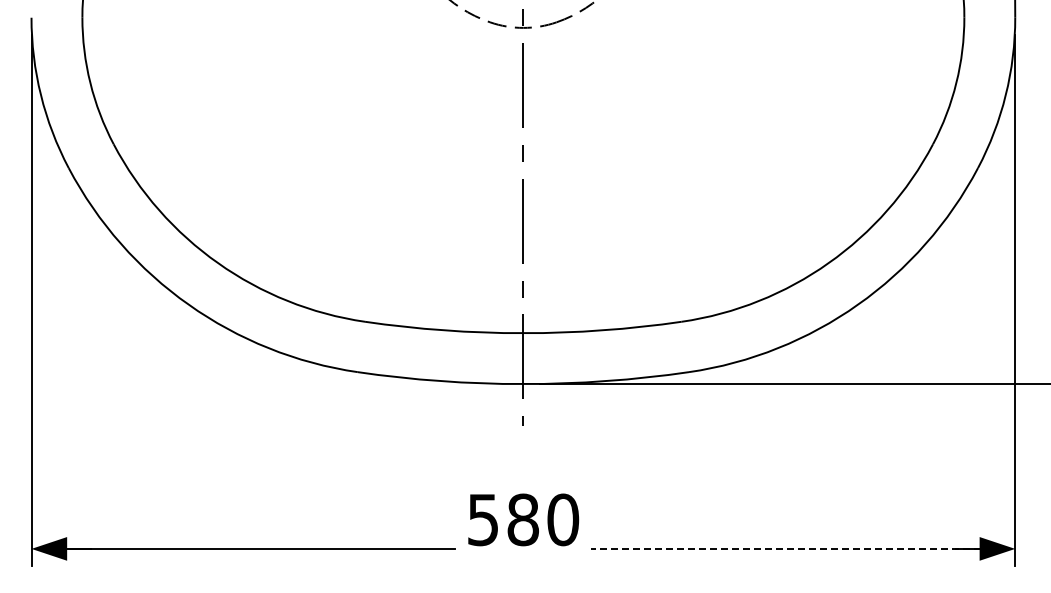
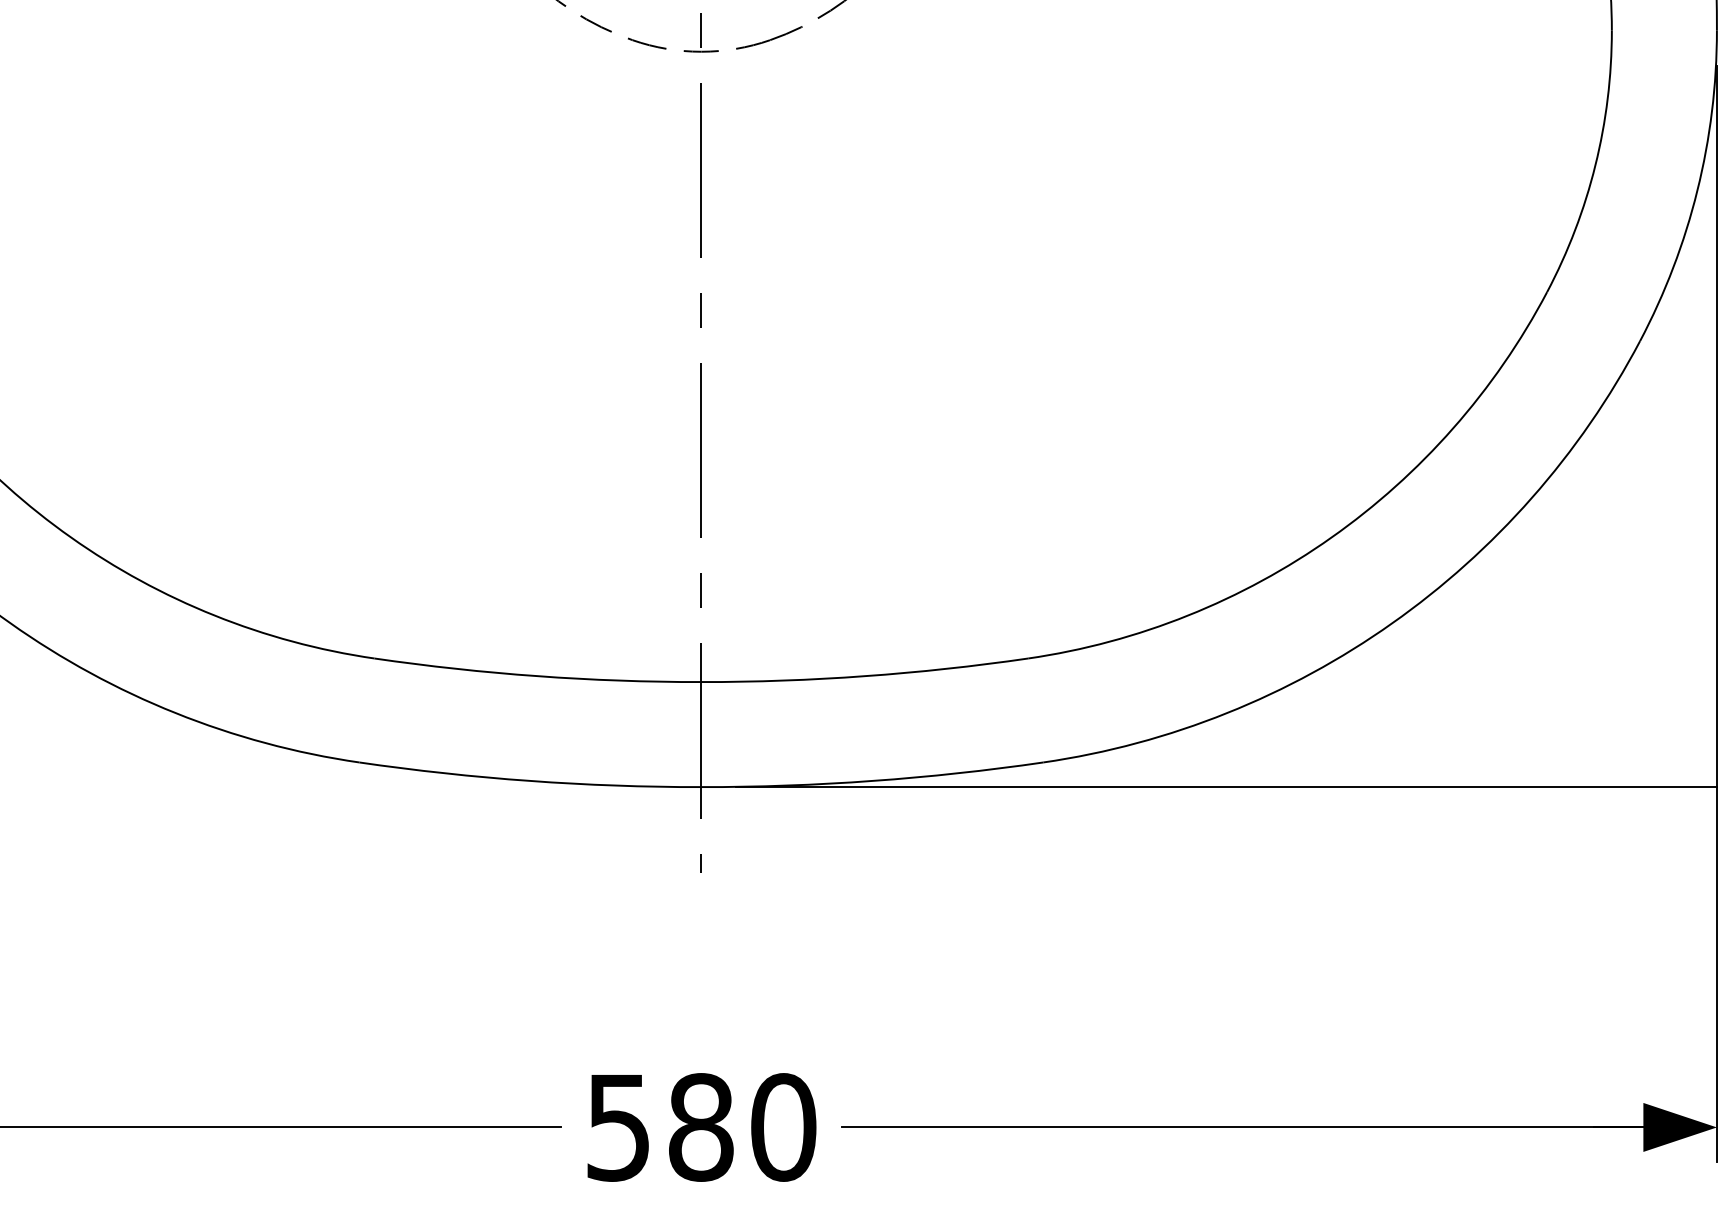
text: (523, 519) -> (701, 1126), moved
line: (797, 548) -> (1267, 1126), dashed -> solid

